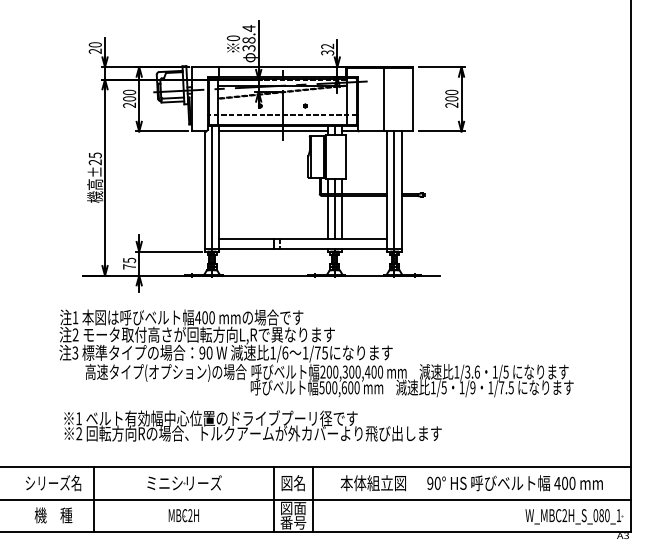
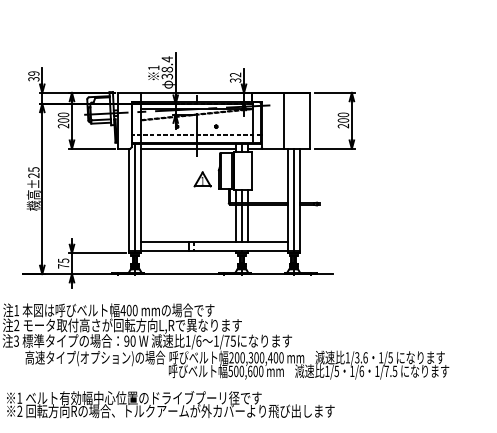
text: (233, 38) -> (153, 68), 0 -> 1
text: (95, 47) -> (34, 75), 20 -> 39
part: (289, 166) -> (202, 179), added
text: (472, 387) -> (361, 371), 1/9 -> 1/6

